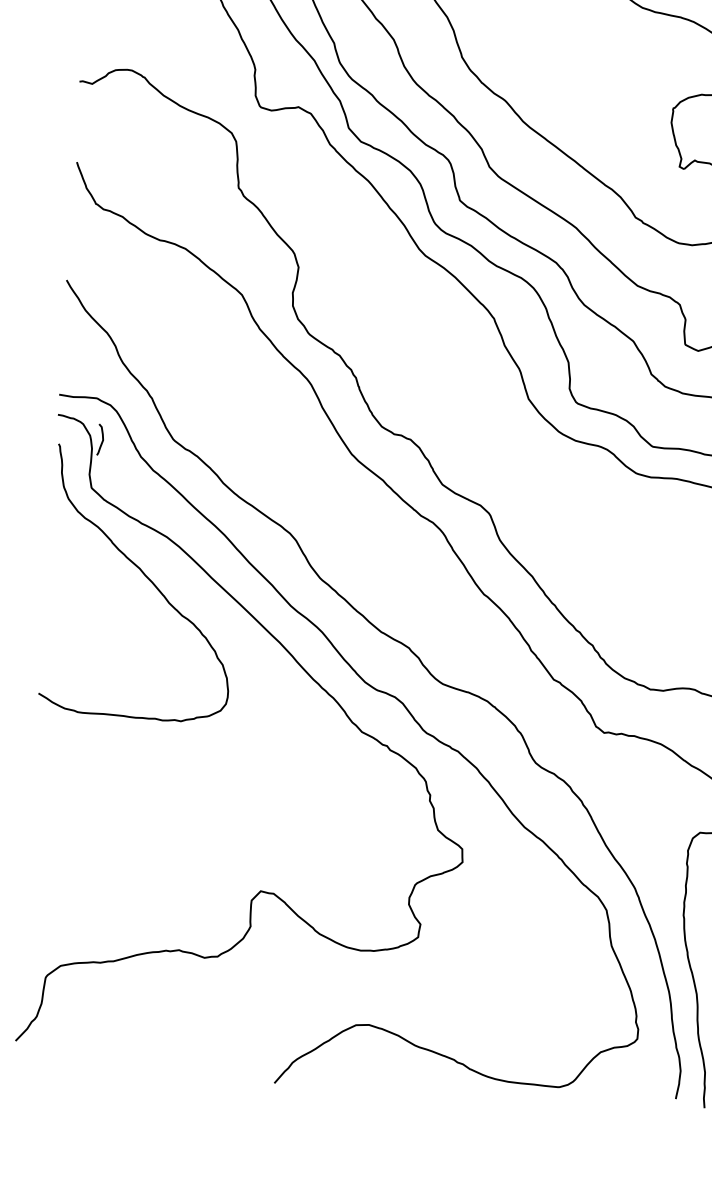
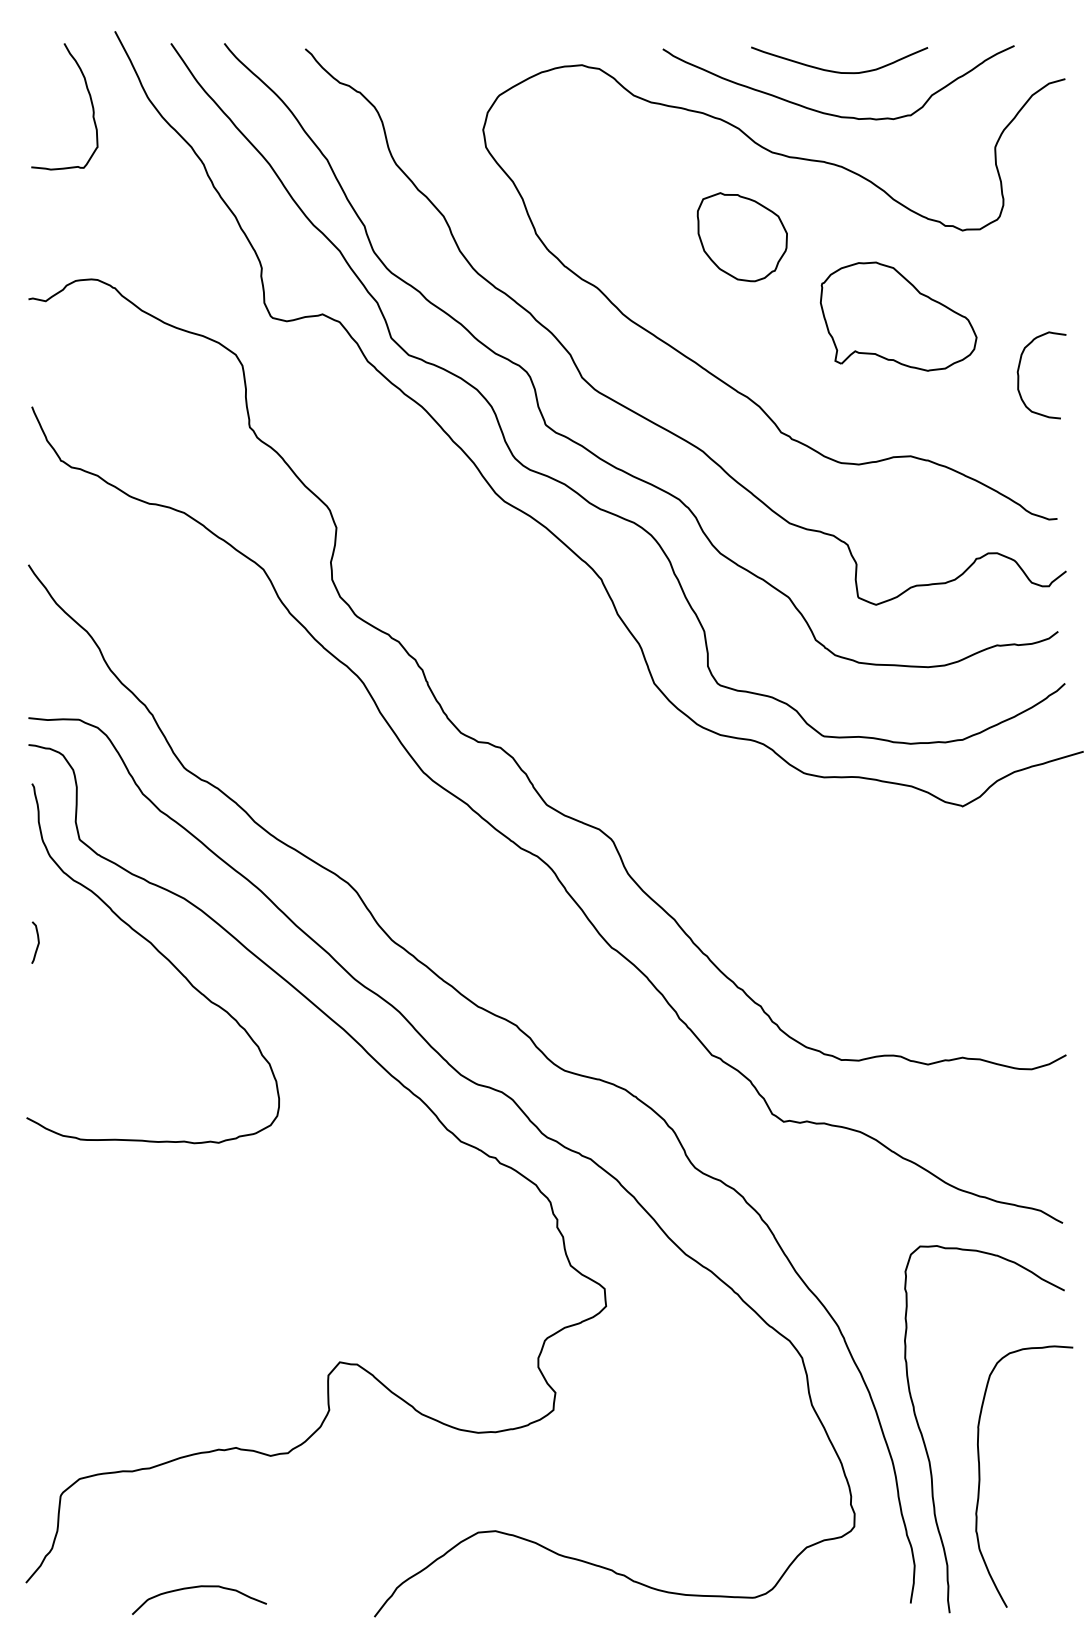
part: (615, 69) -> (741, 237), added
curve: (102, 439) -> (37, 941), moved
curve: (145, 1052) -> (199, 1587), added

